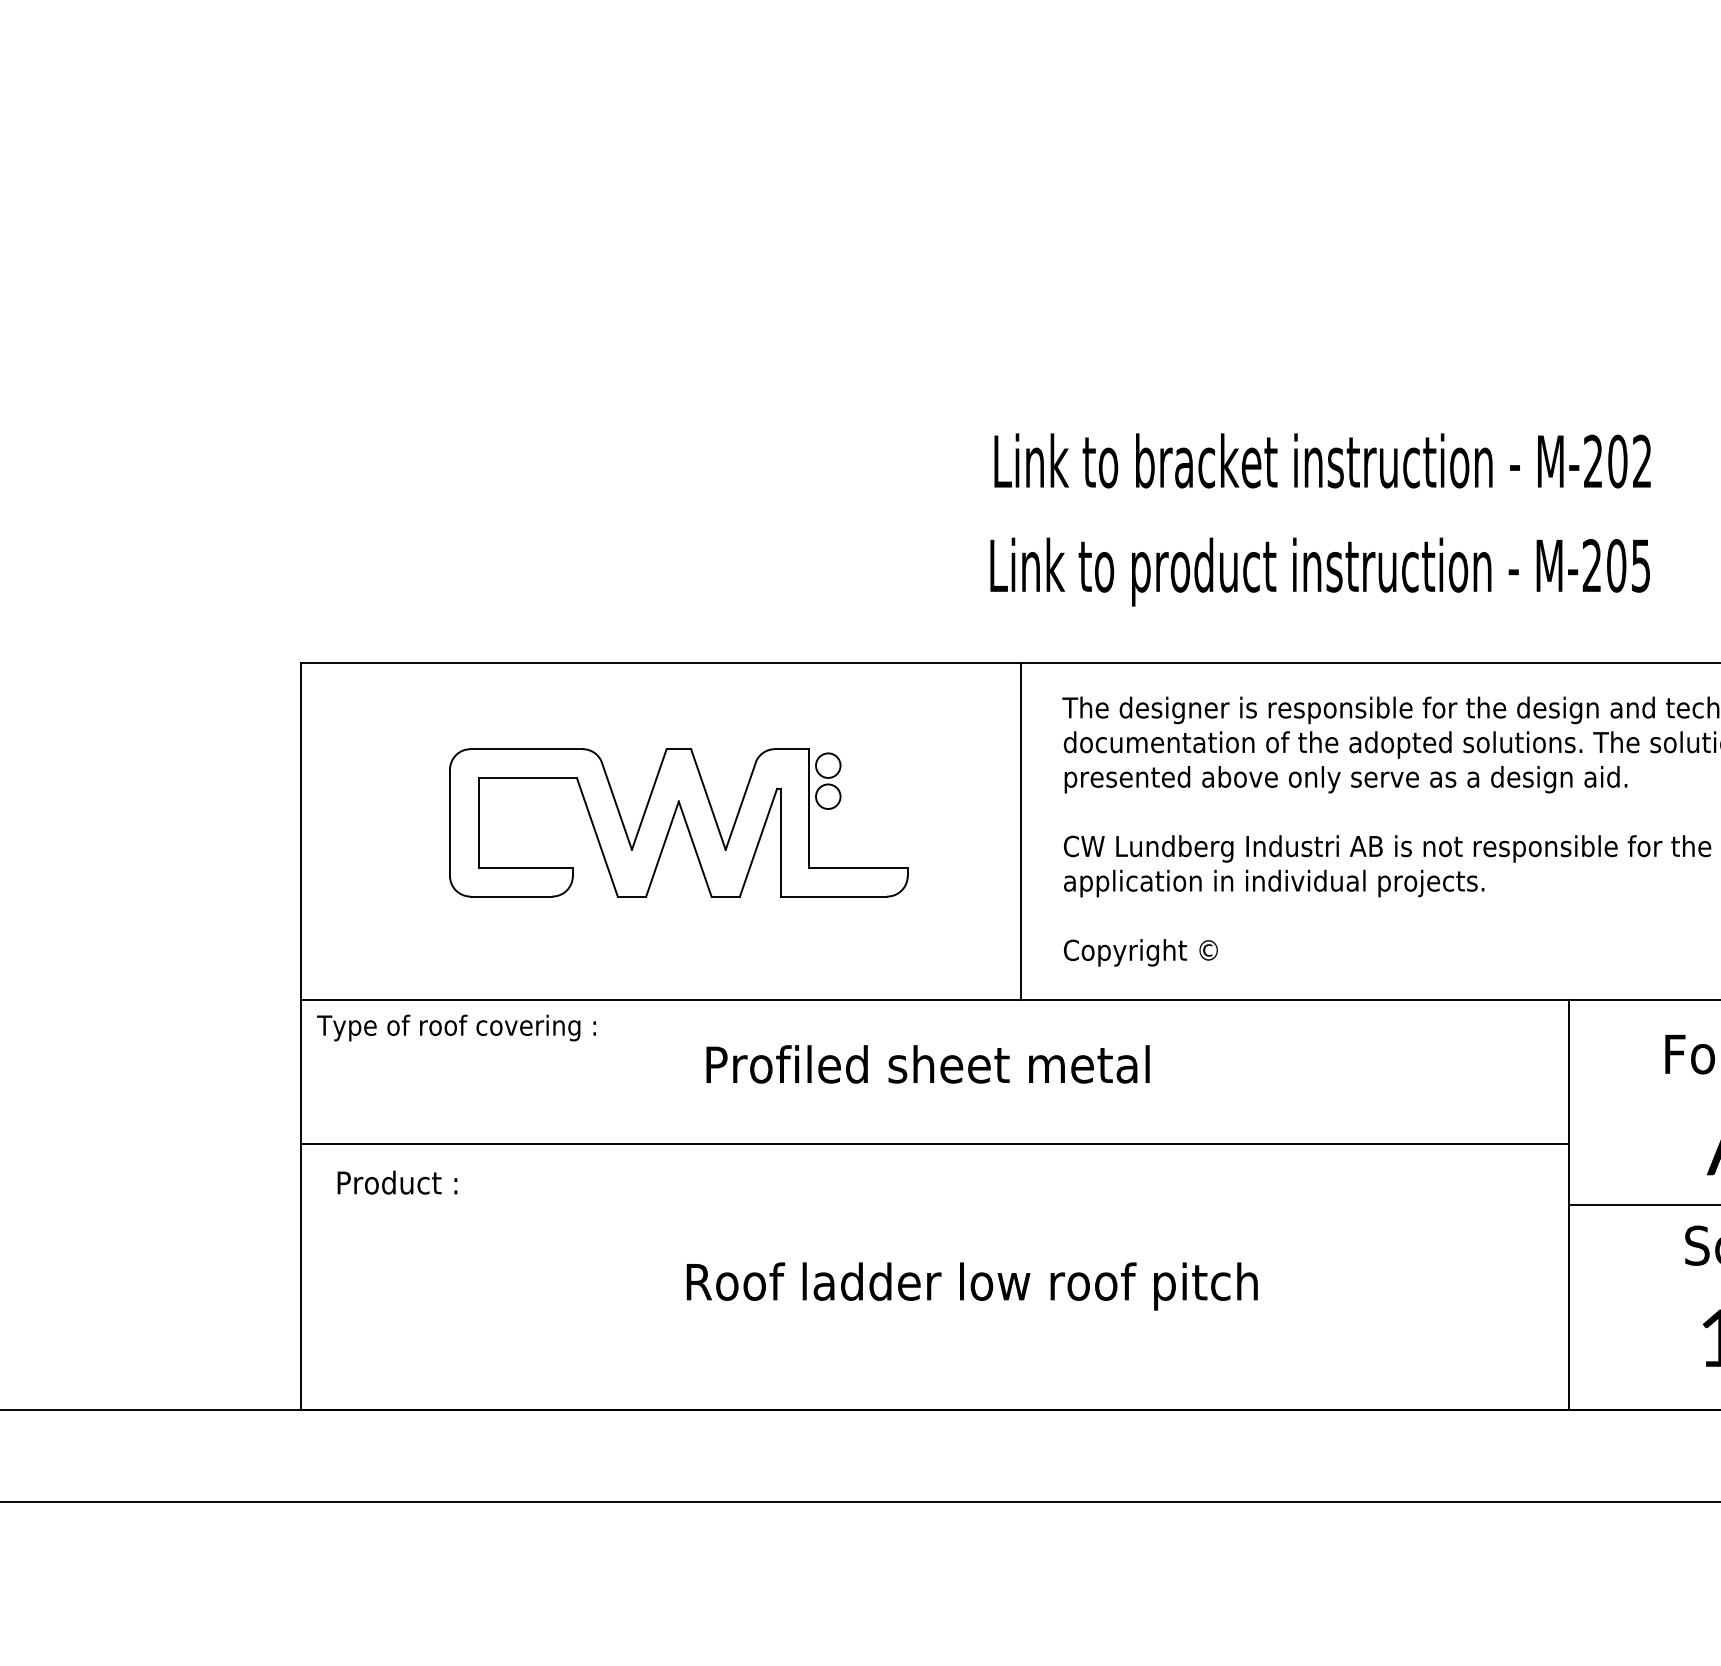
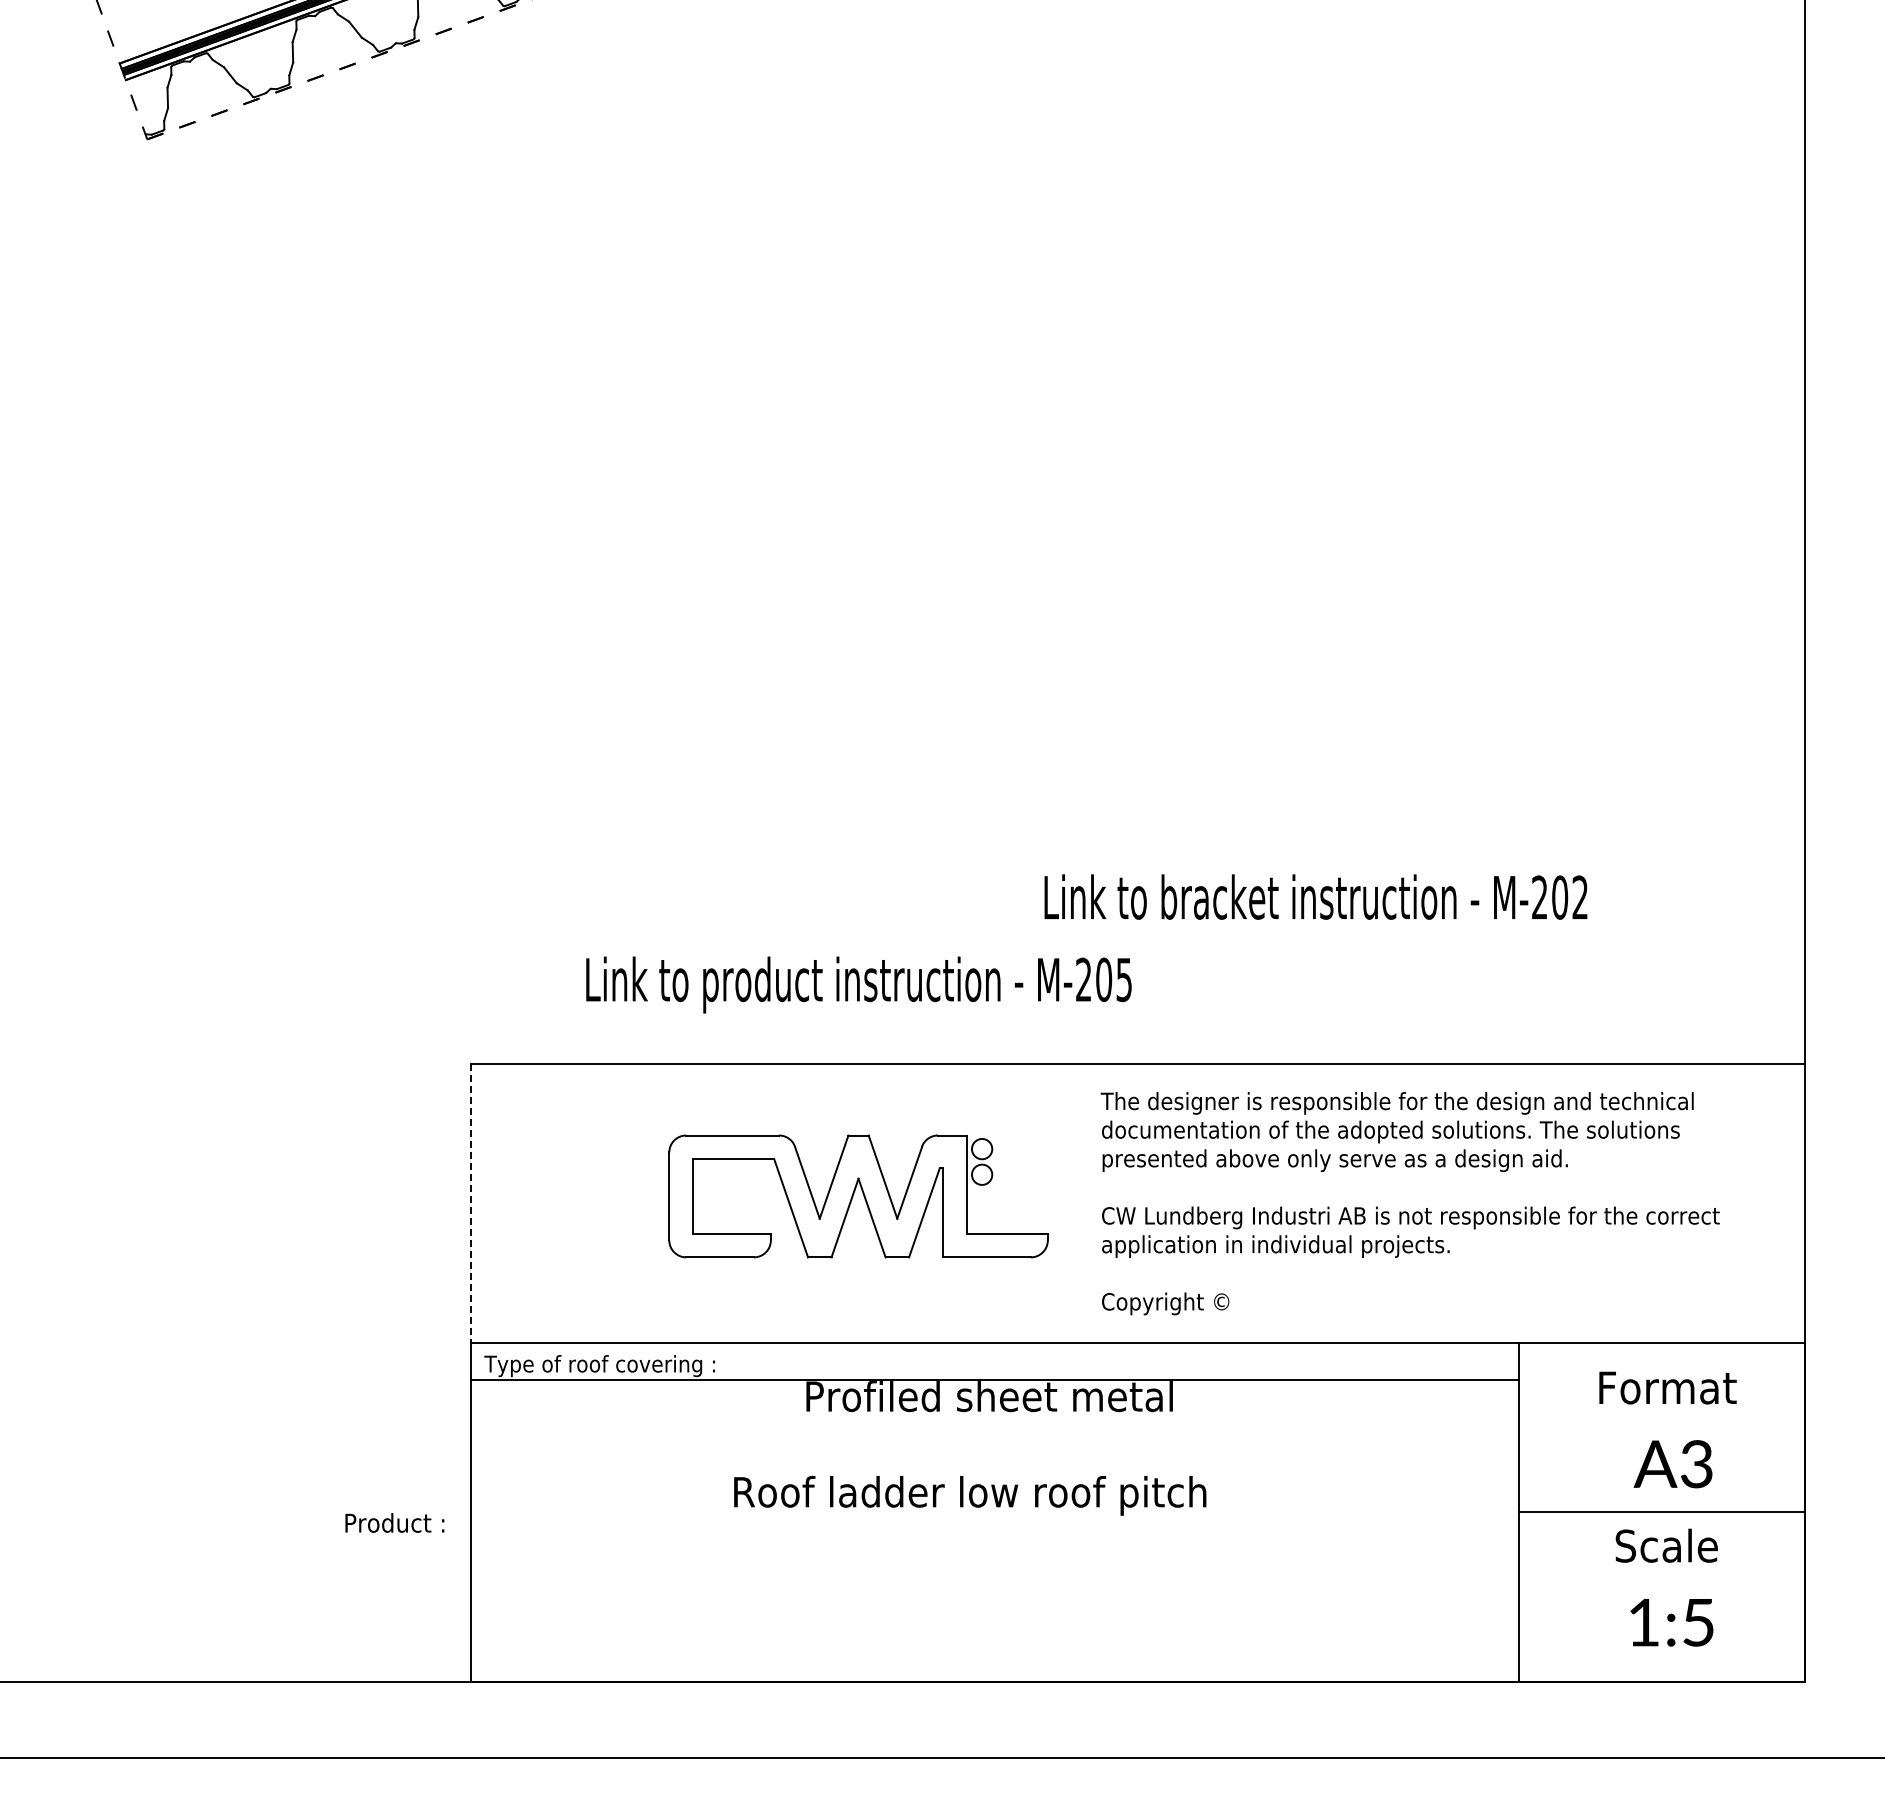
text: (1319, 571) -> (858, 984), moved
part: (678, 822) -> (858, 1196), moved
line: (1020, 831) -> (1066, 1203), removed
line: (301, 832) -> (471, 1204), solid -> dashed
line: (935, 1143) -> (995, 1379), moved
text: (397, 1182) -> (394, 1522), moved
text: (972, 1286) -> (970, 1495), moved

